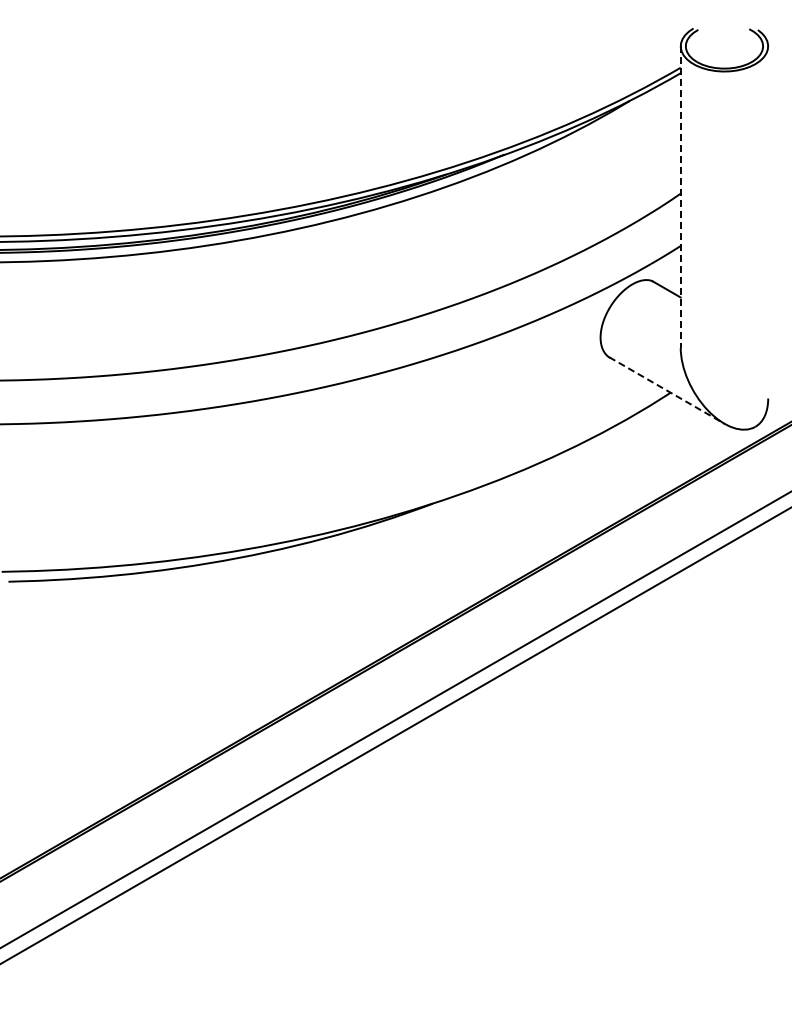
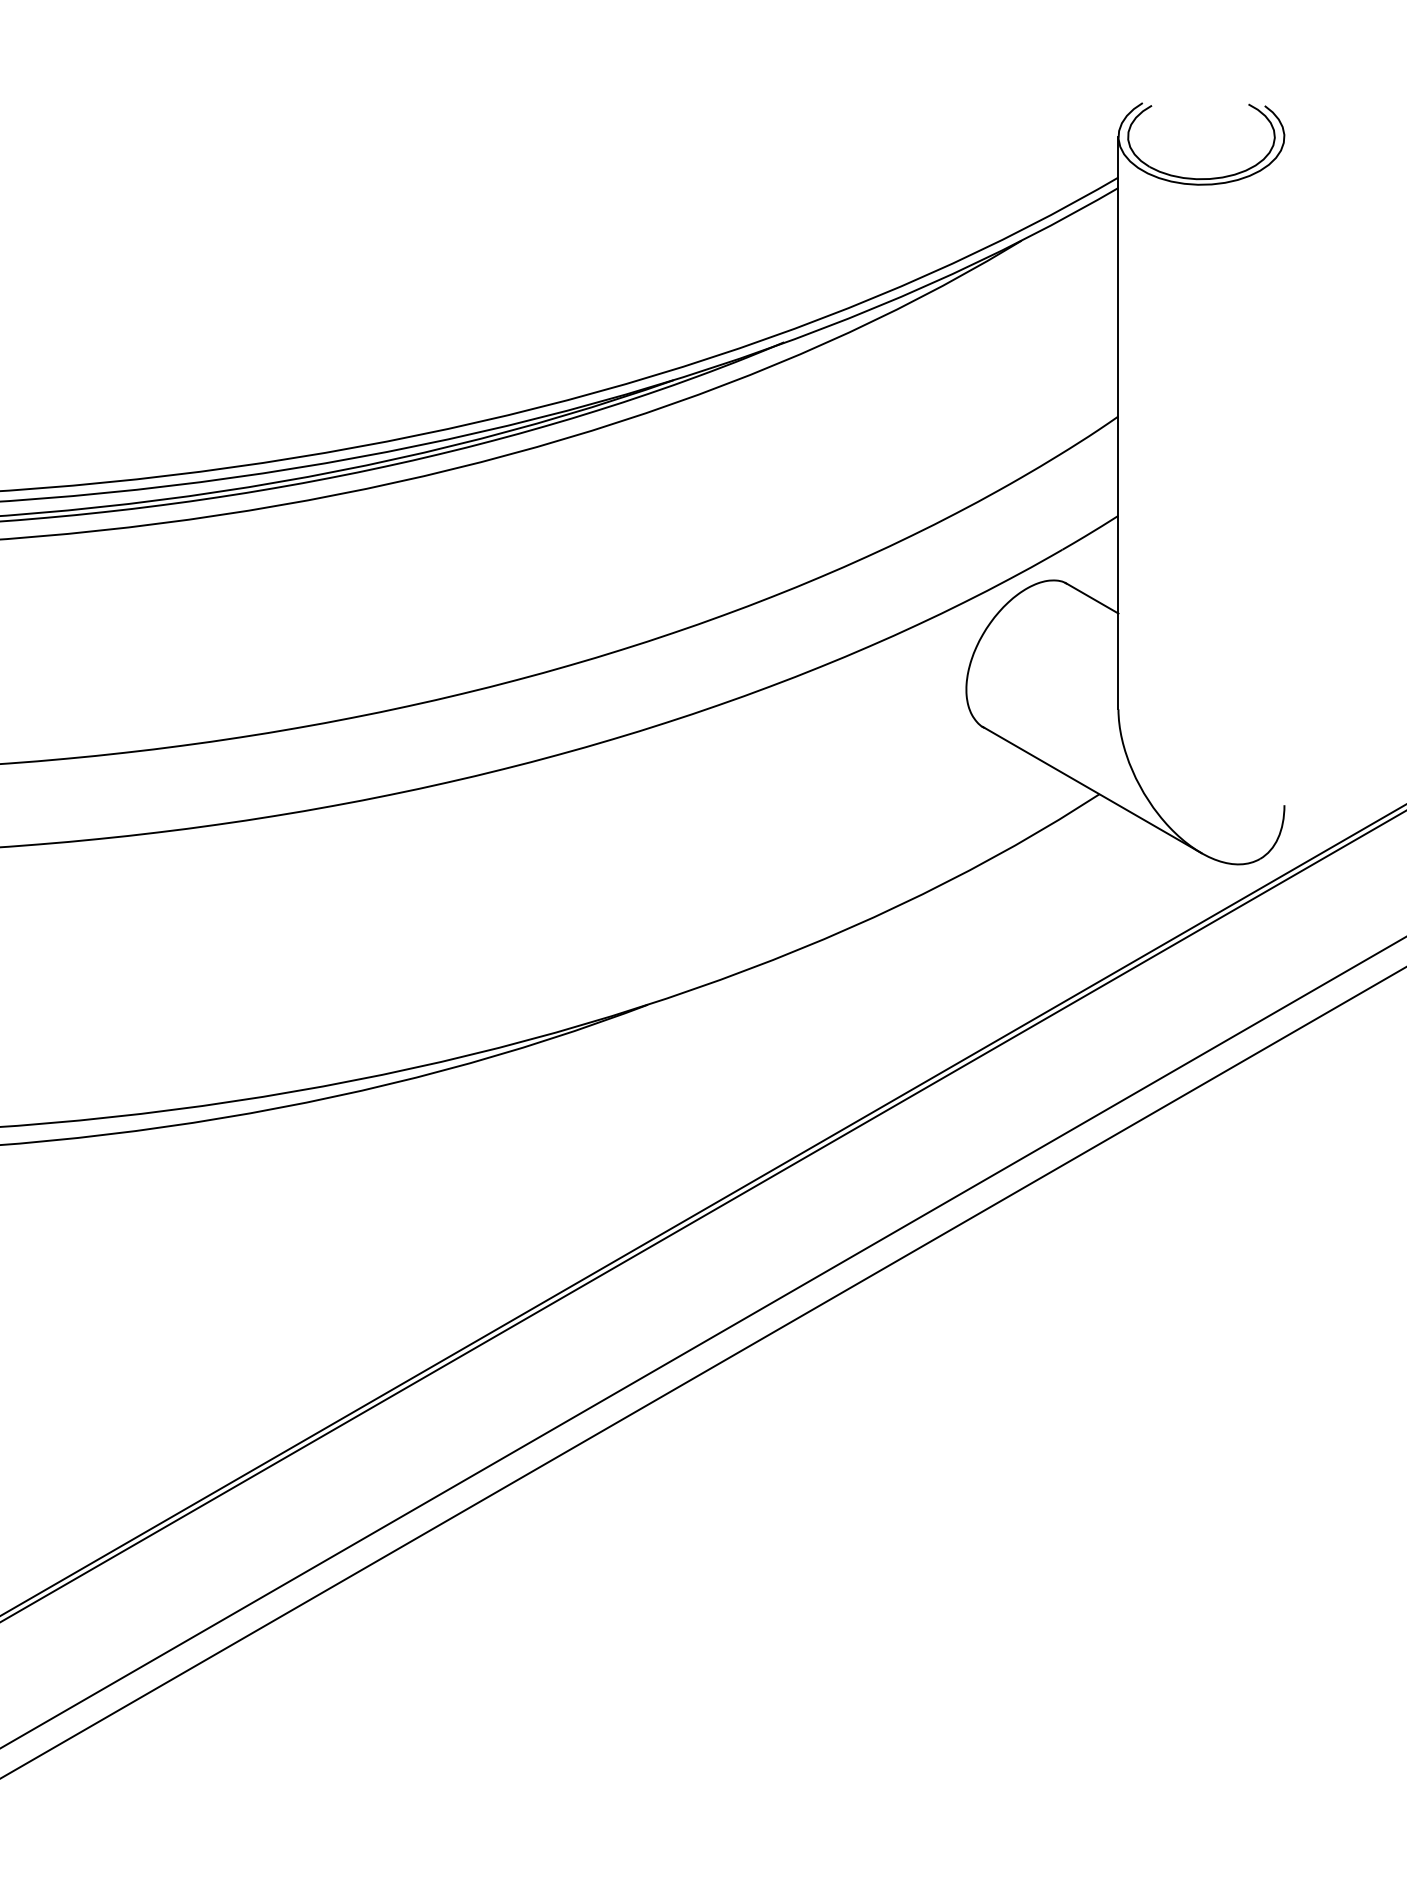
line: (680, 197) -> (1118, 423), dashed -> solid
line: (666, 390) -> (1091, 789), dashed -> solid

